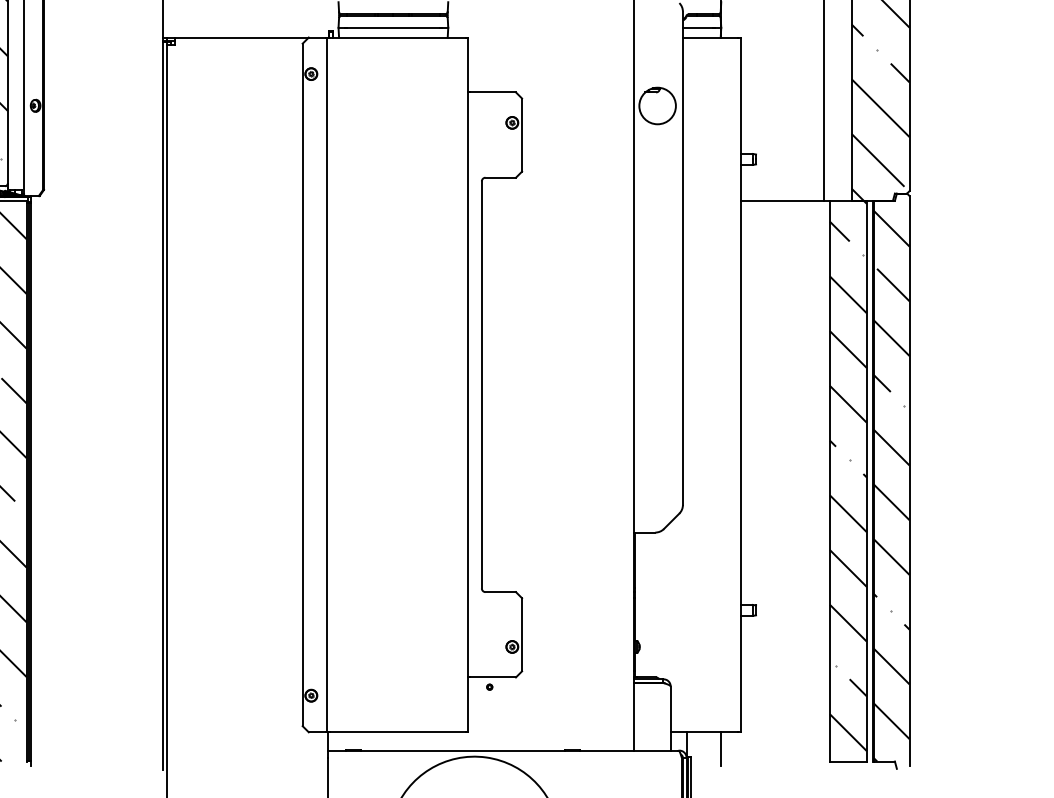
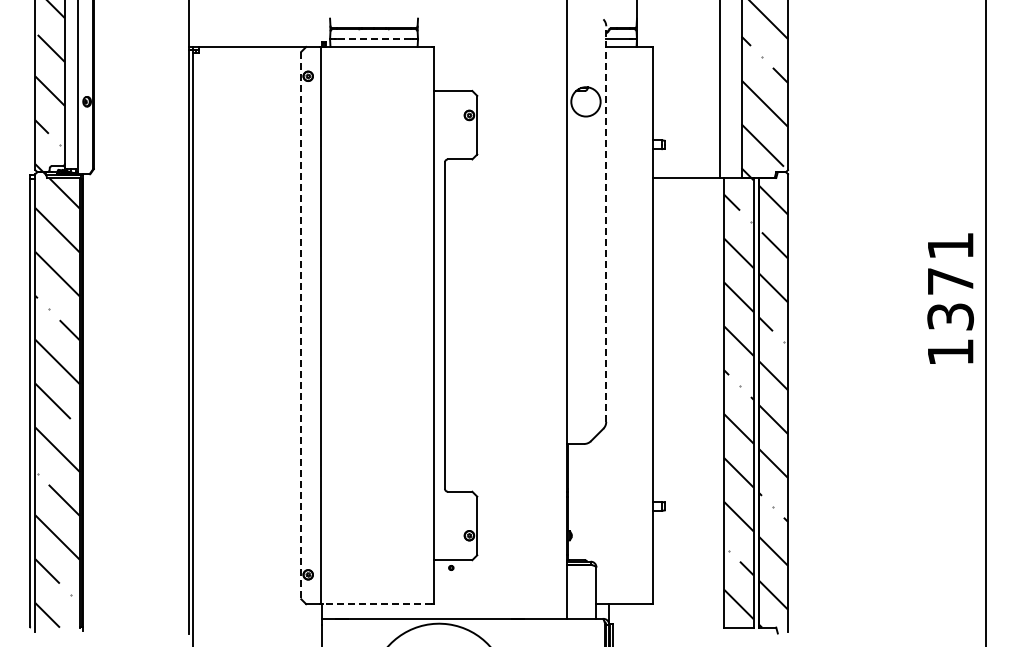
line: (392, 28) -> (373, 39), solid -> dashed
line: (683, 258) -> (606, 224), solid -> dashed
line: (302, 384) -> (301, 325), solid -> dashed
line: (397, 732) -> (377, 604), solid -> dashed
line: (721, 748) -> (637, 617), removed

